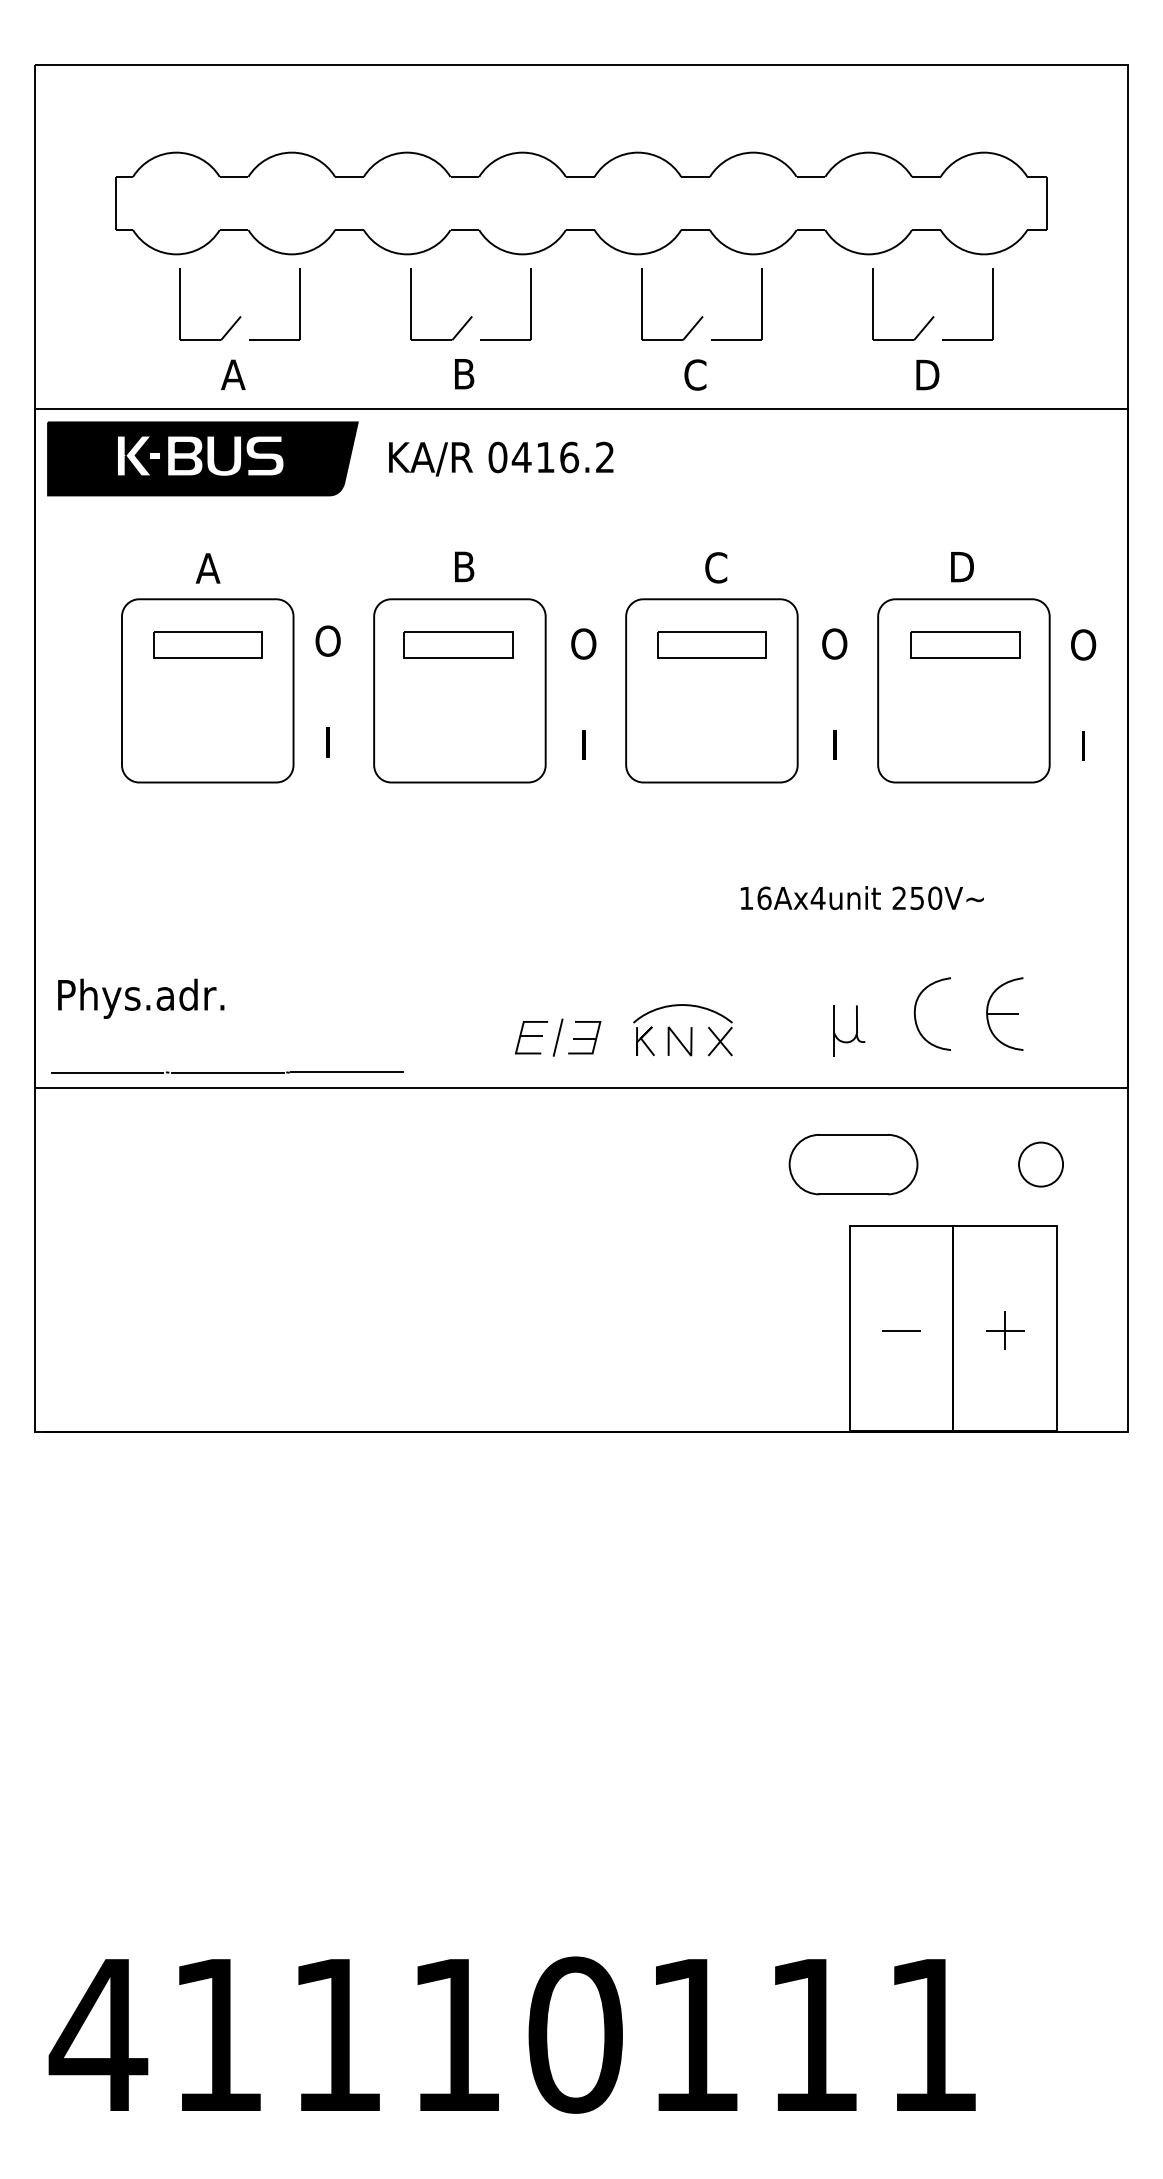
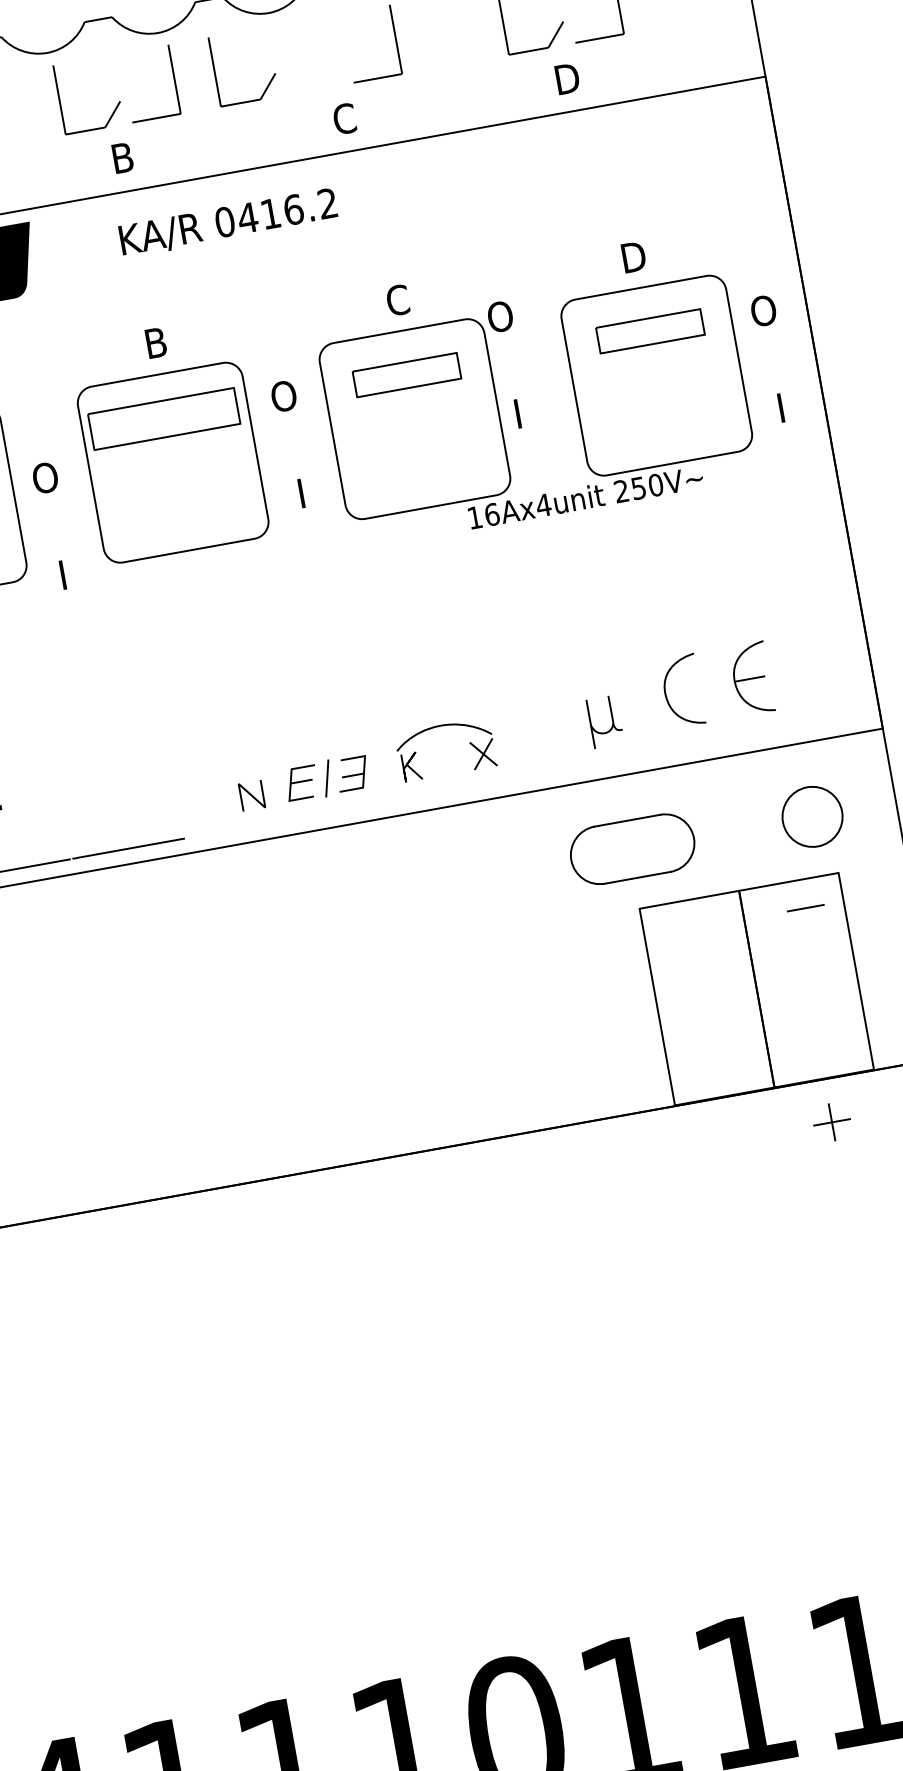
part: (694, 324) -> (268, 82), moved
text: (501, 458) -> (228, 222), moved
part: (458, 644) -> (163, 418), size x1.4
text: (327, 691) -> (53, 526), moved
text: (834, 693) -> (508, 364), moved
text: (861, 898) -> (585, 498), moved
curve: (679, 1041) -> (251, 795), moved
circle: (1041, 1164) -> (812, 816), size x1.4
line: (901, 1330) -> (805, 908), moved
part: (1005, 1330) -> (832, 1122), moved

